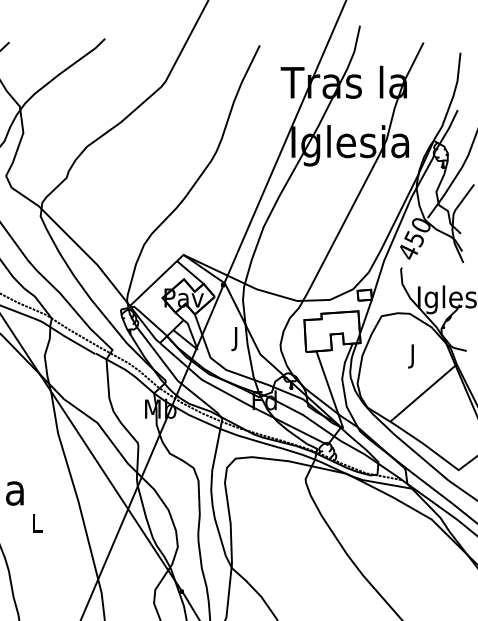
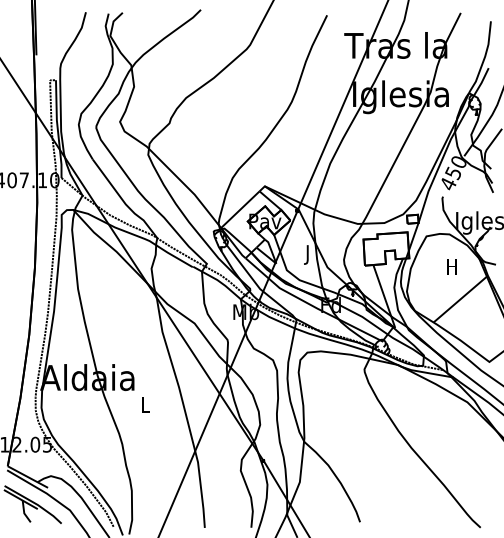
text: (412, 356) -> (451, 269), J -> H

